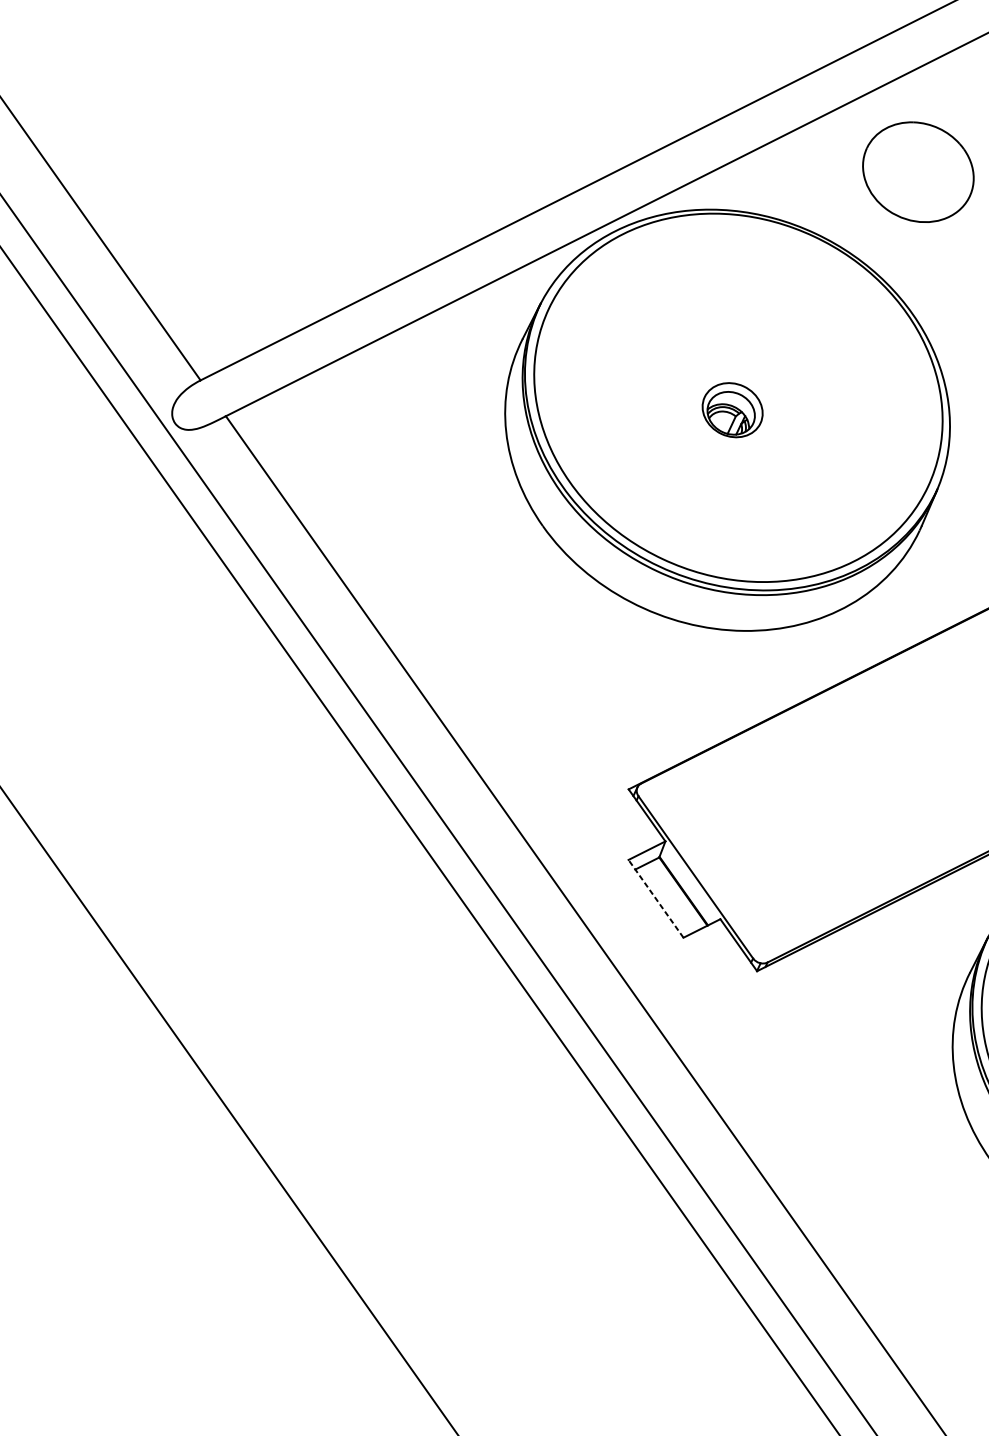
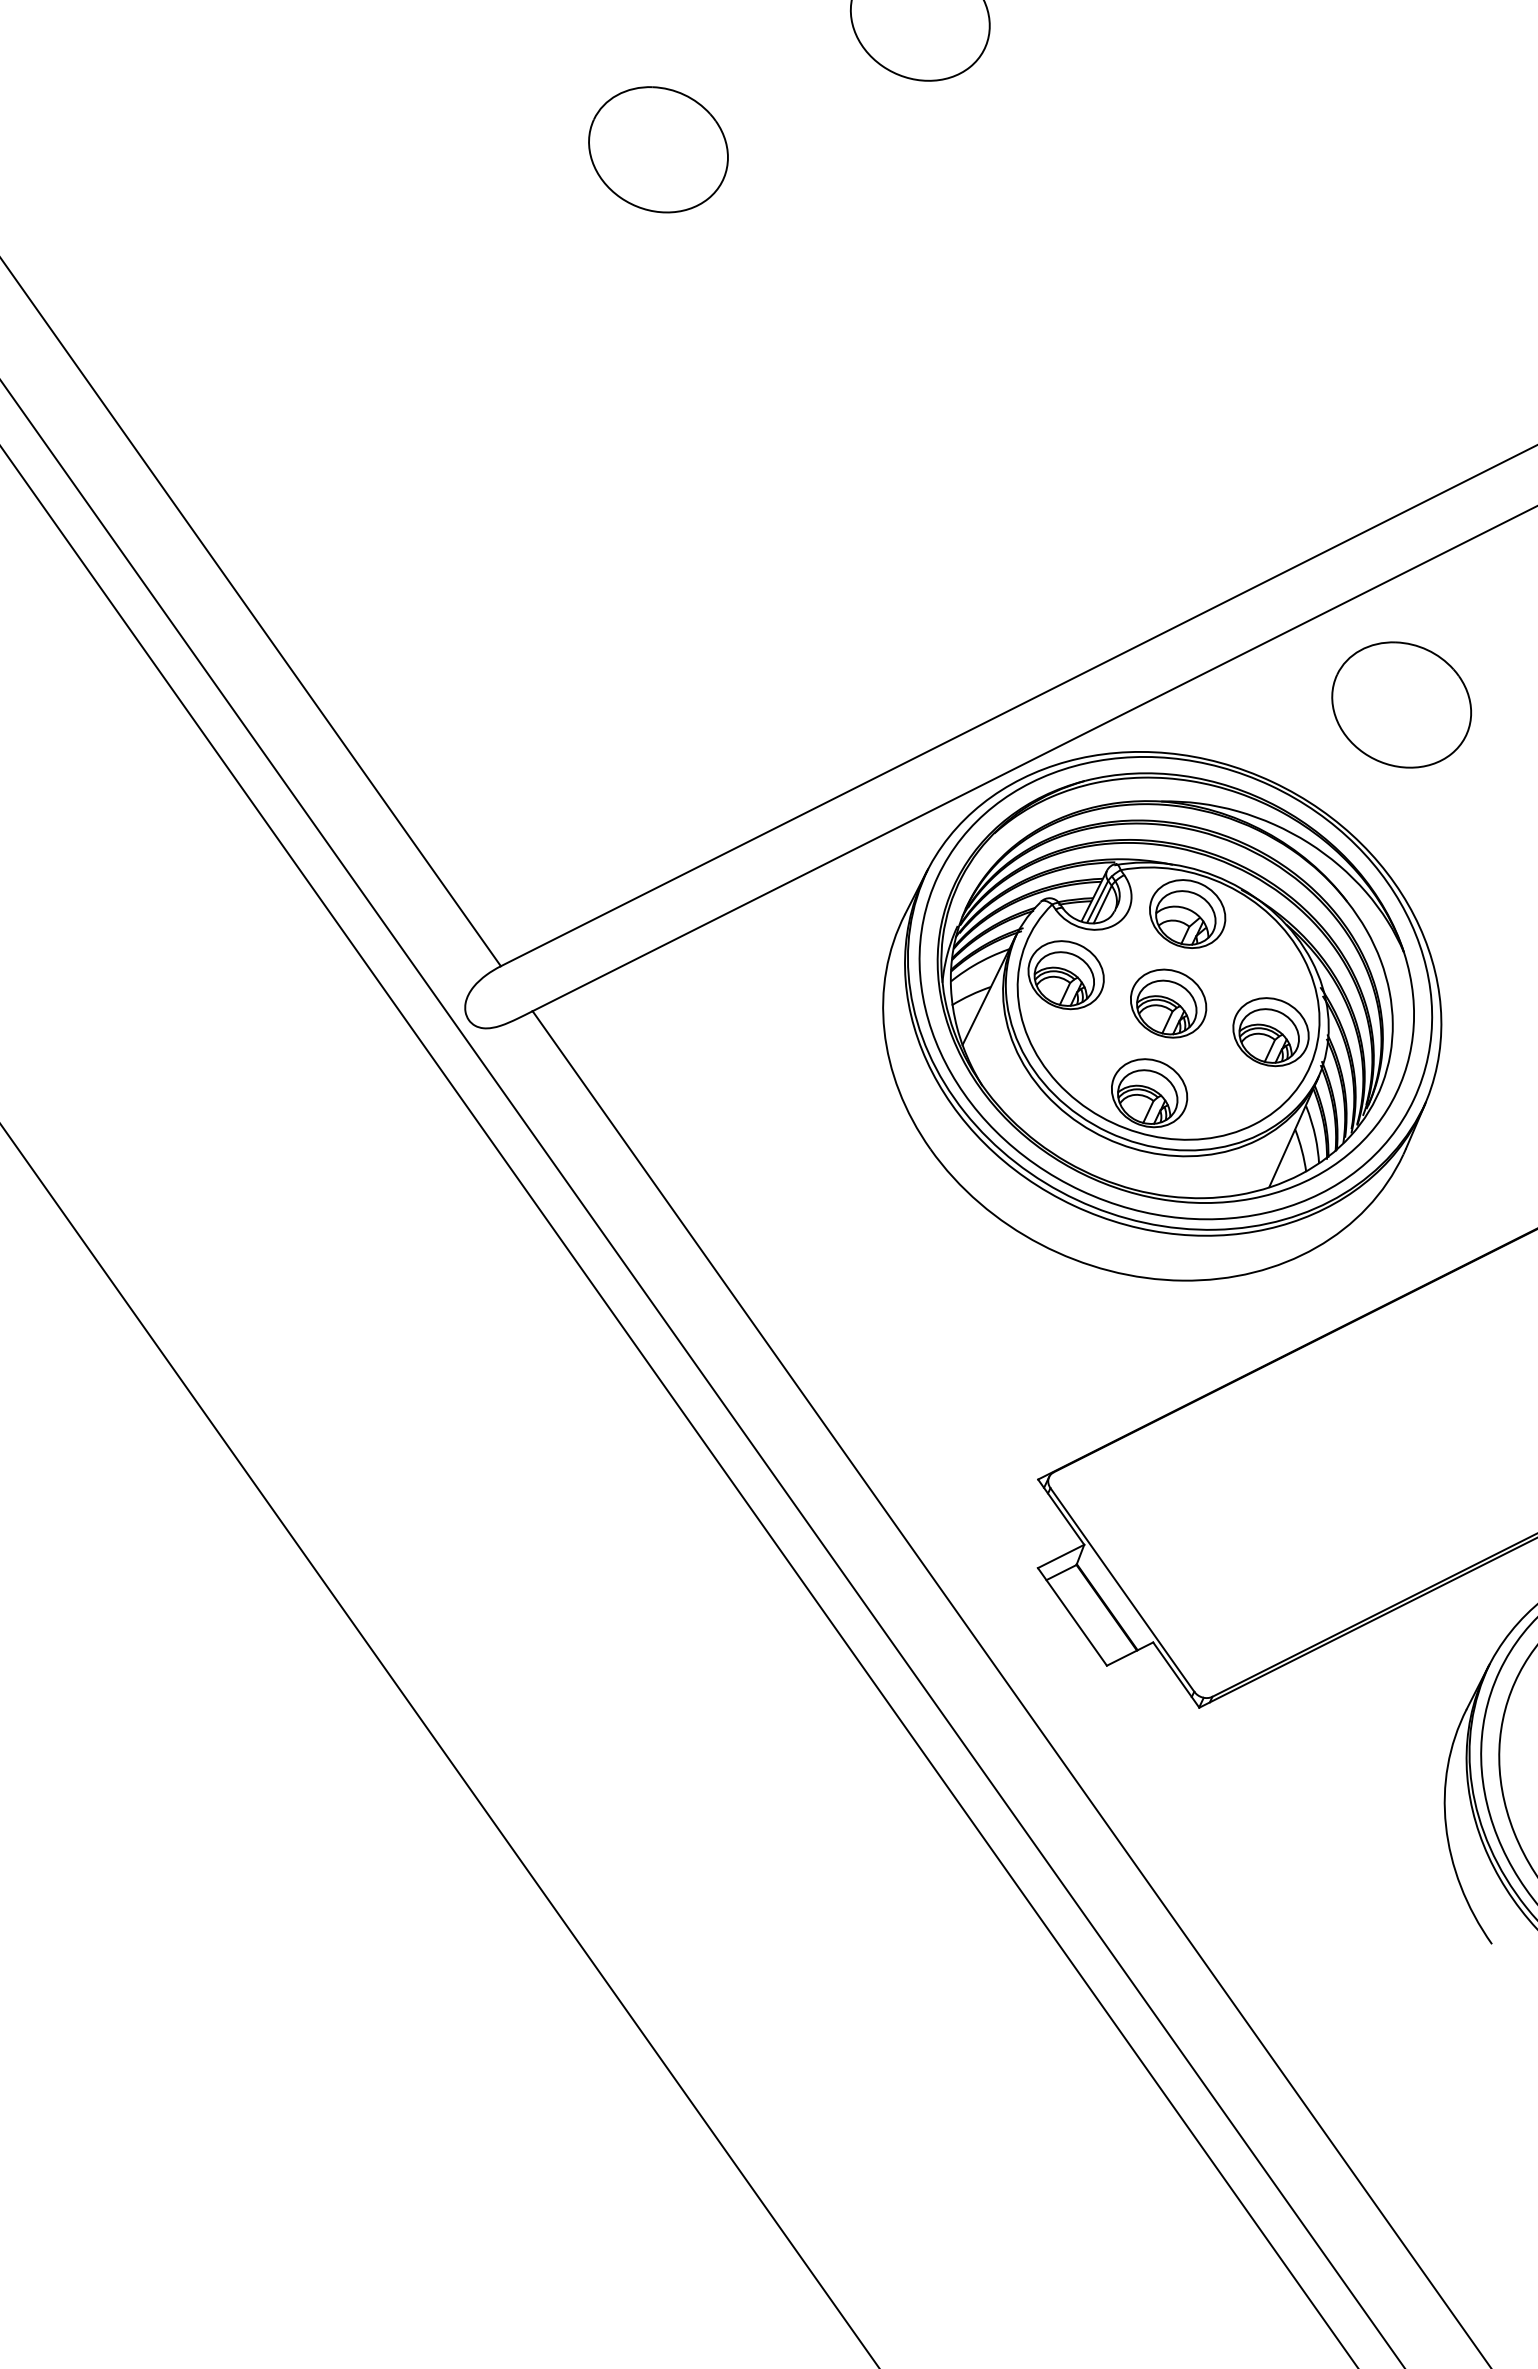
part: (738, 397) -> (1175, 987), added
line: (656, 898) -> (1072, 1616), dashed -> solid

